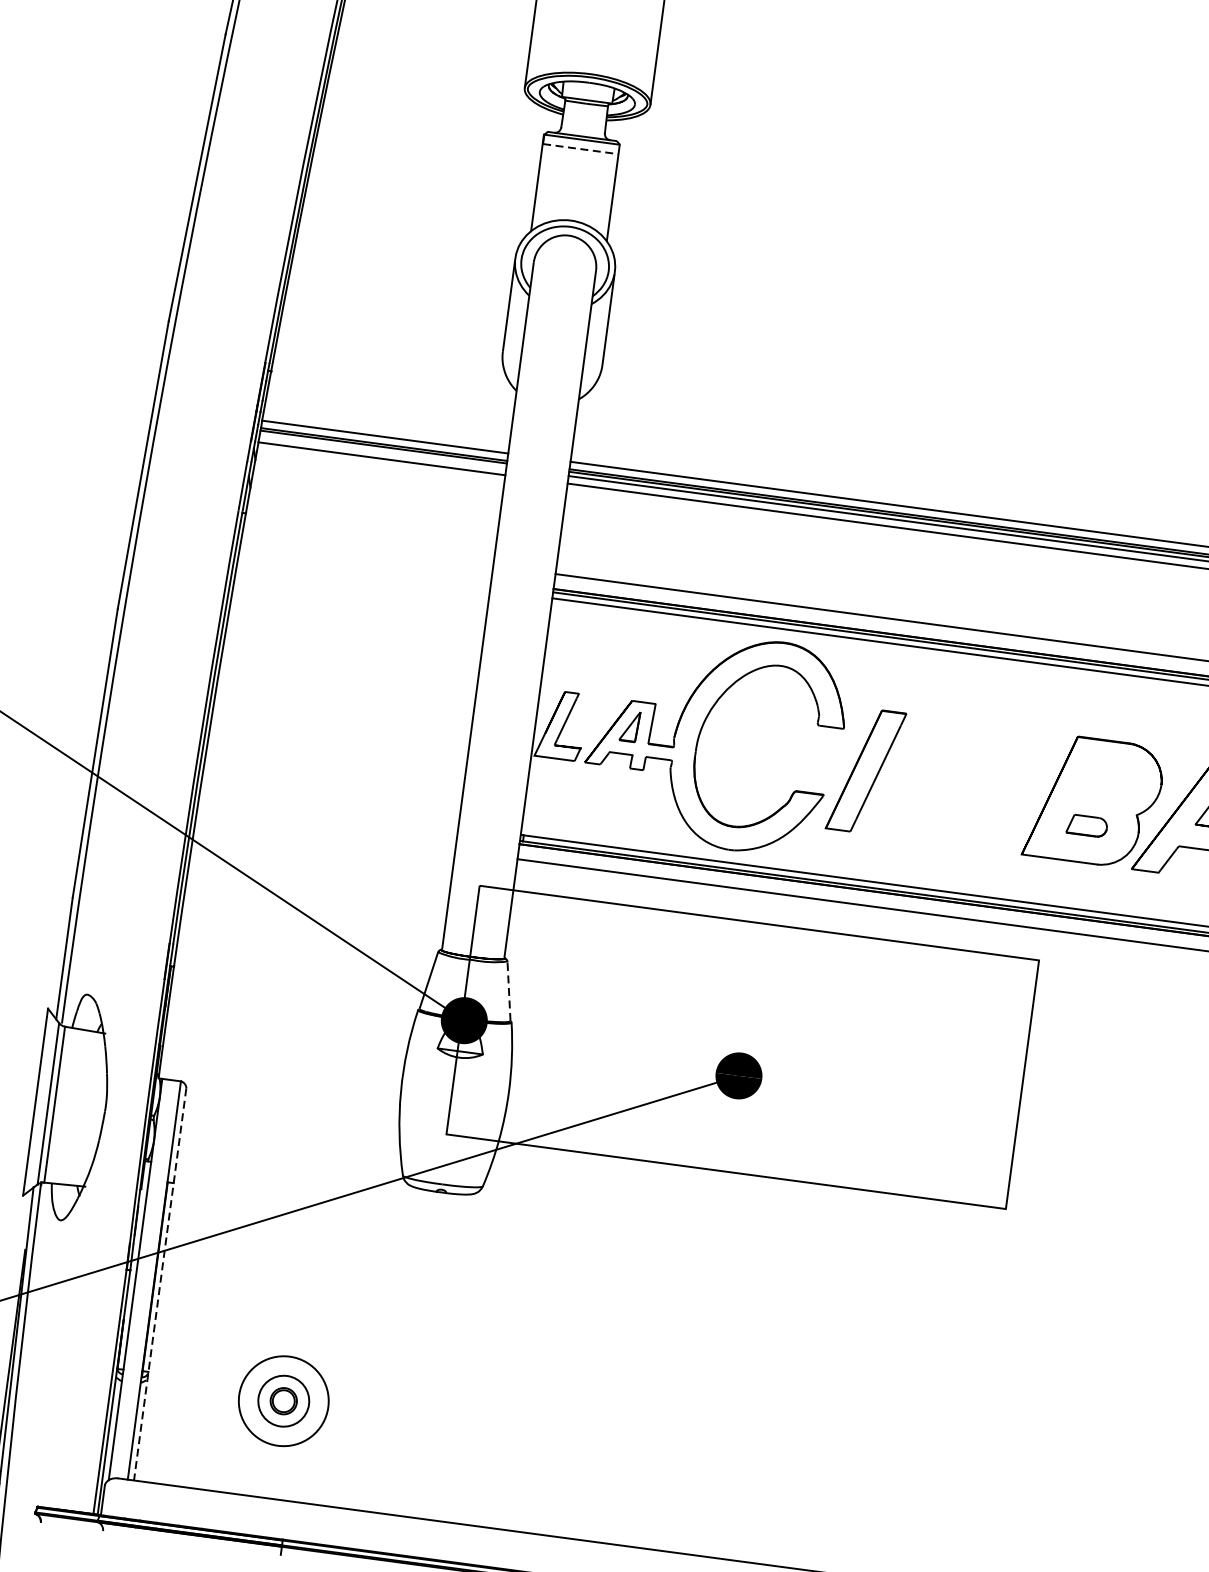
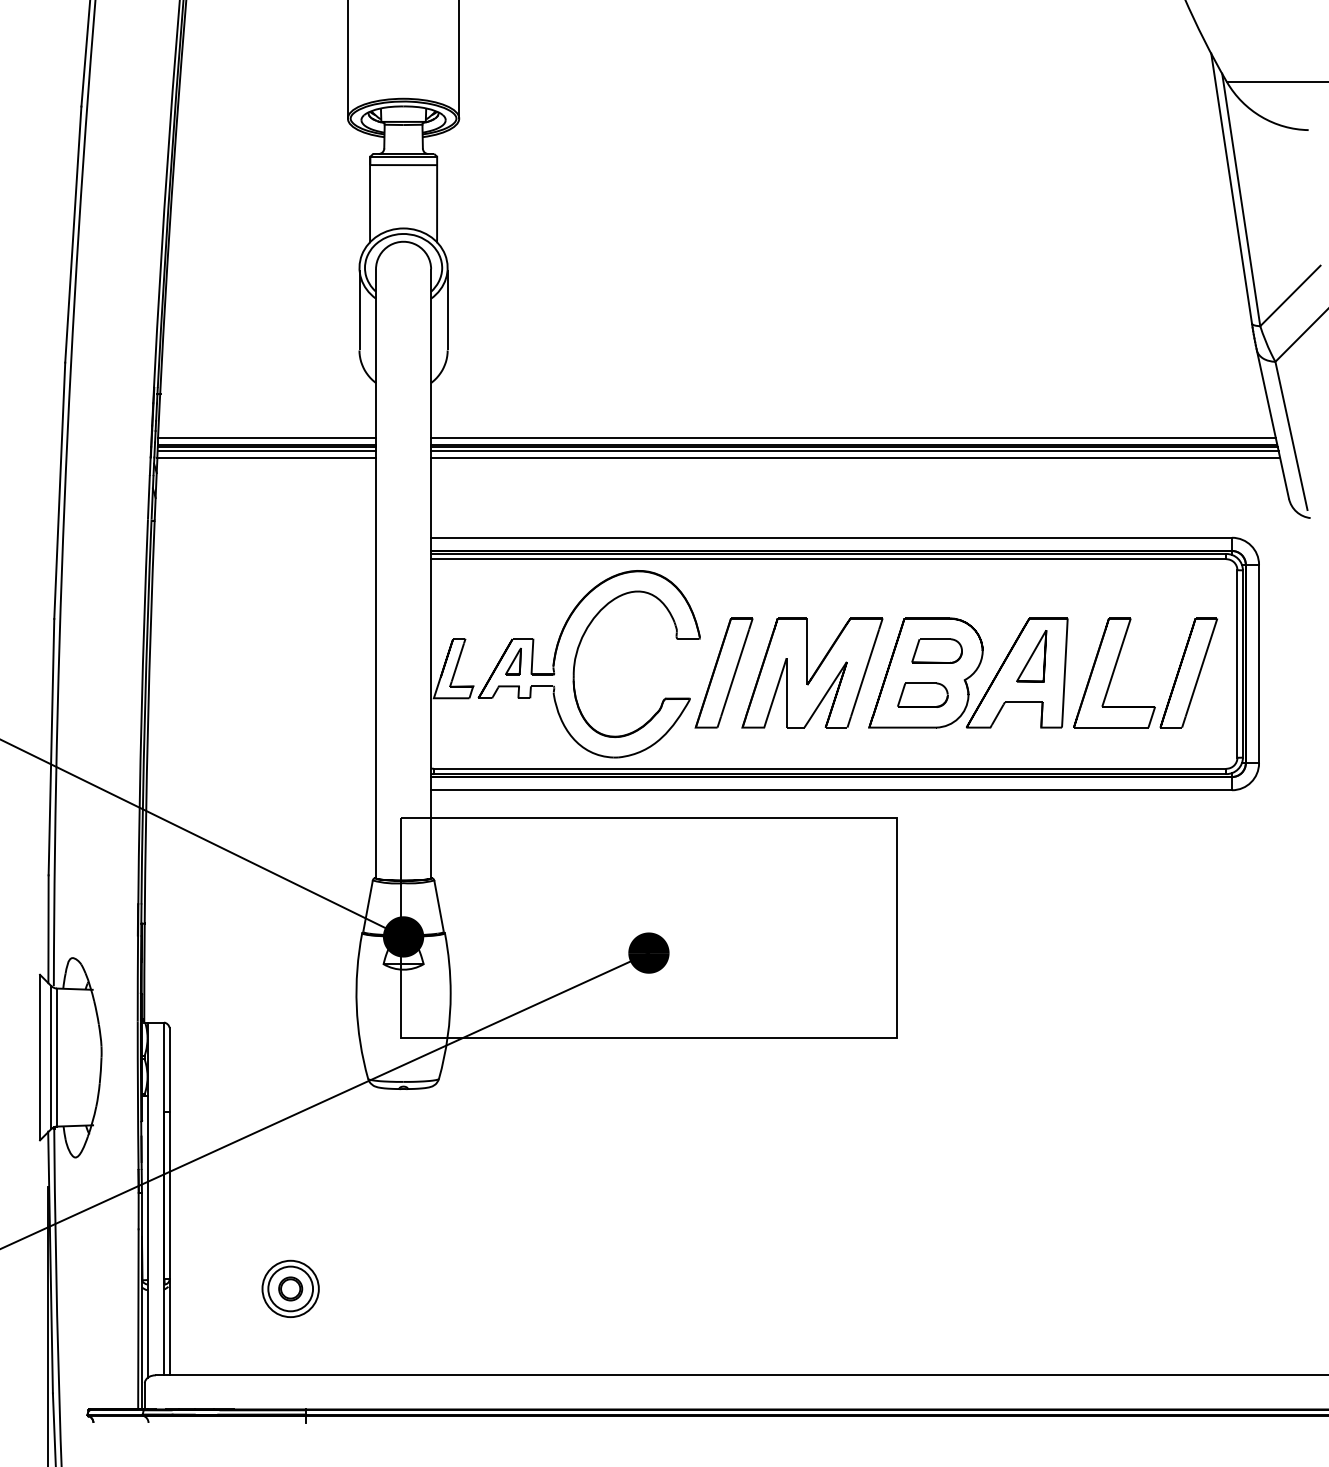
line: (581, 149) -> (404, 165), dashed -> solid
line: (382, 450) -> (266, 450), added
part: (1109, 777) -> (936, 650), added
part: (965, 783) -> (812, 672), added
part: (1086, 825) -> (922, 694), size x1.43
line: (508, 990) -> (438, 905), dashed -> solid
line: (160, 1284) -> (169, 1201), dashed -> solid
circle: (283, 1400) -> (290, 1288), size x0.71

